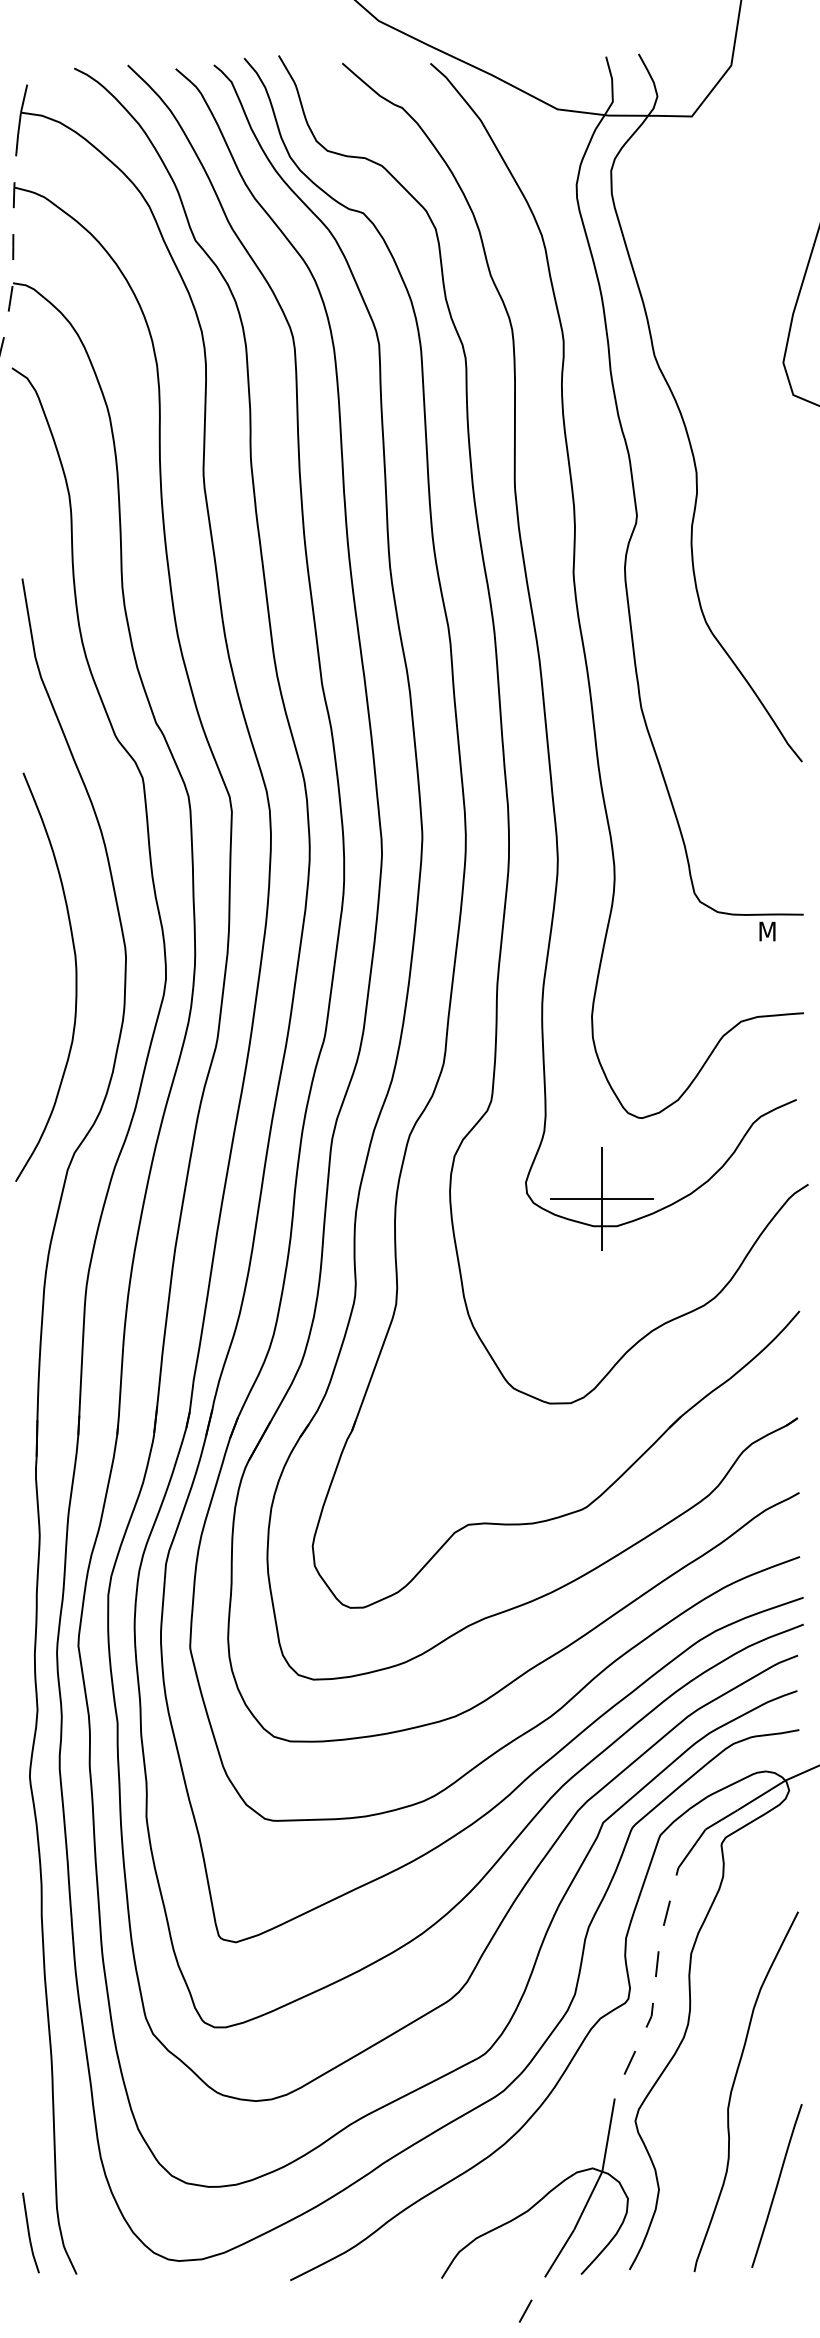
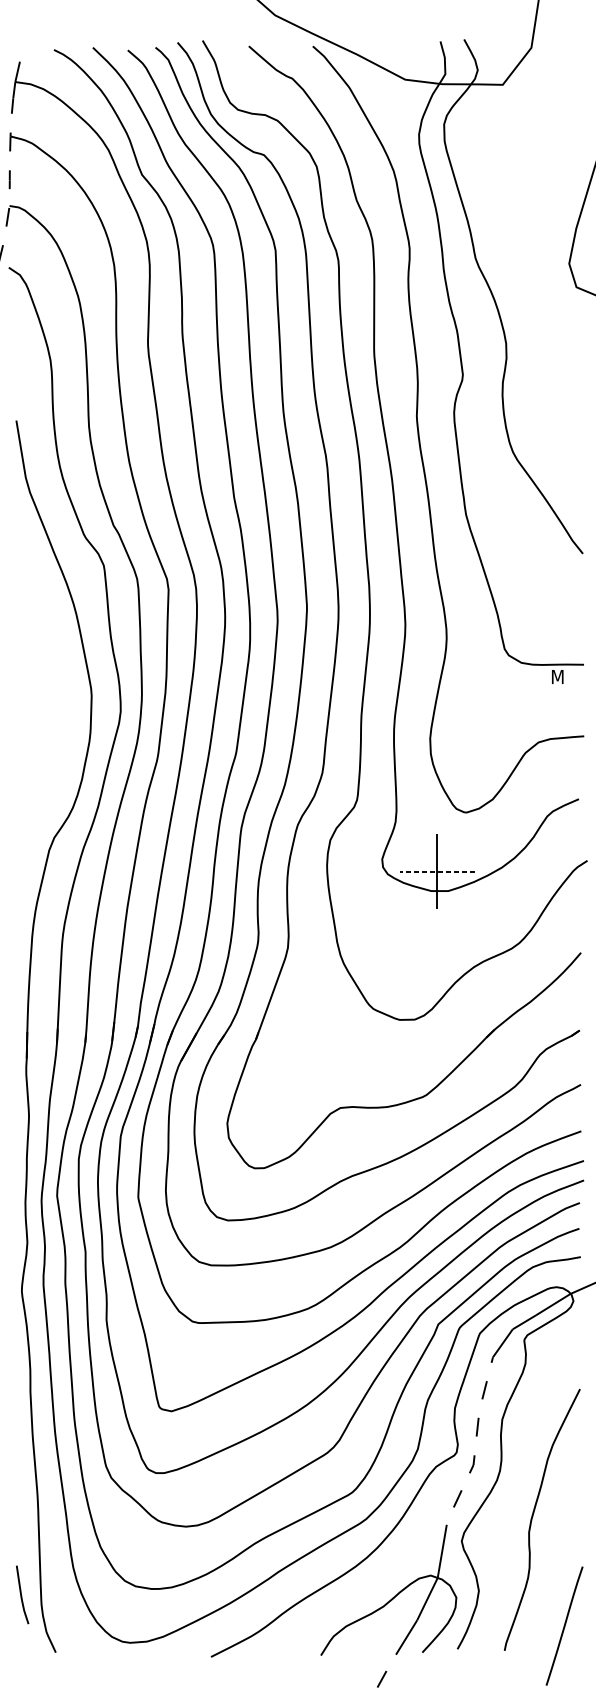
curve: (75, 976) -> (54, 709), removed
line: (601, 1199) -> (437, 871), solid -> dashed
line: (776, 2185) -> (564, 1625), moved
line: (29, 2232) -> (21, 1594), moved

